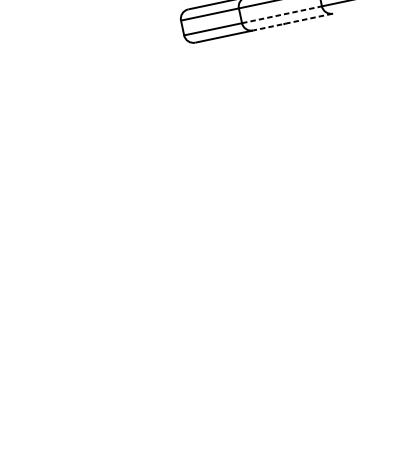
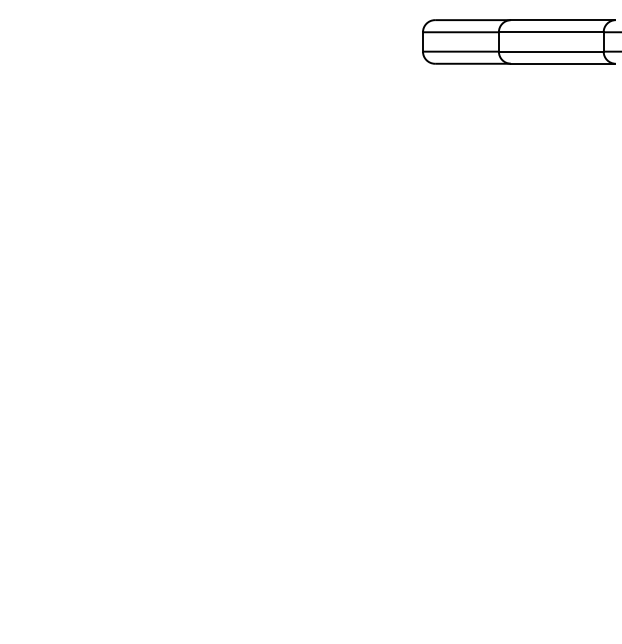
line: (282, 14) -> (551, 51), dashed -> solid
line: (292, 22) -> (562, 63), dashed -> solid

